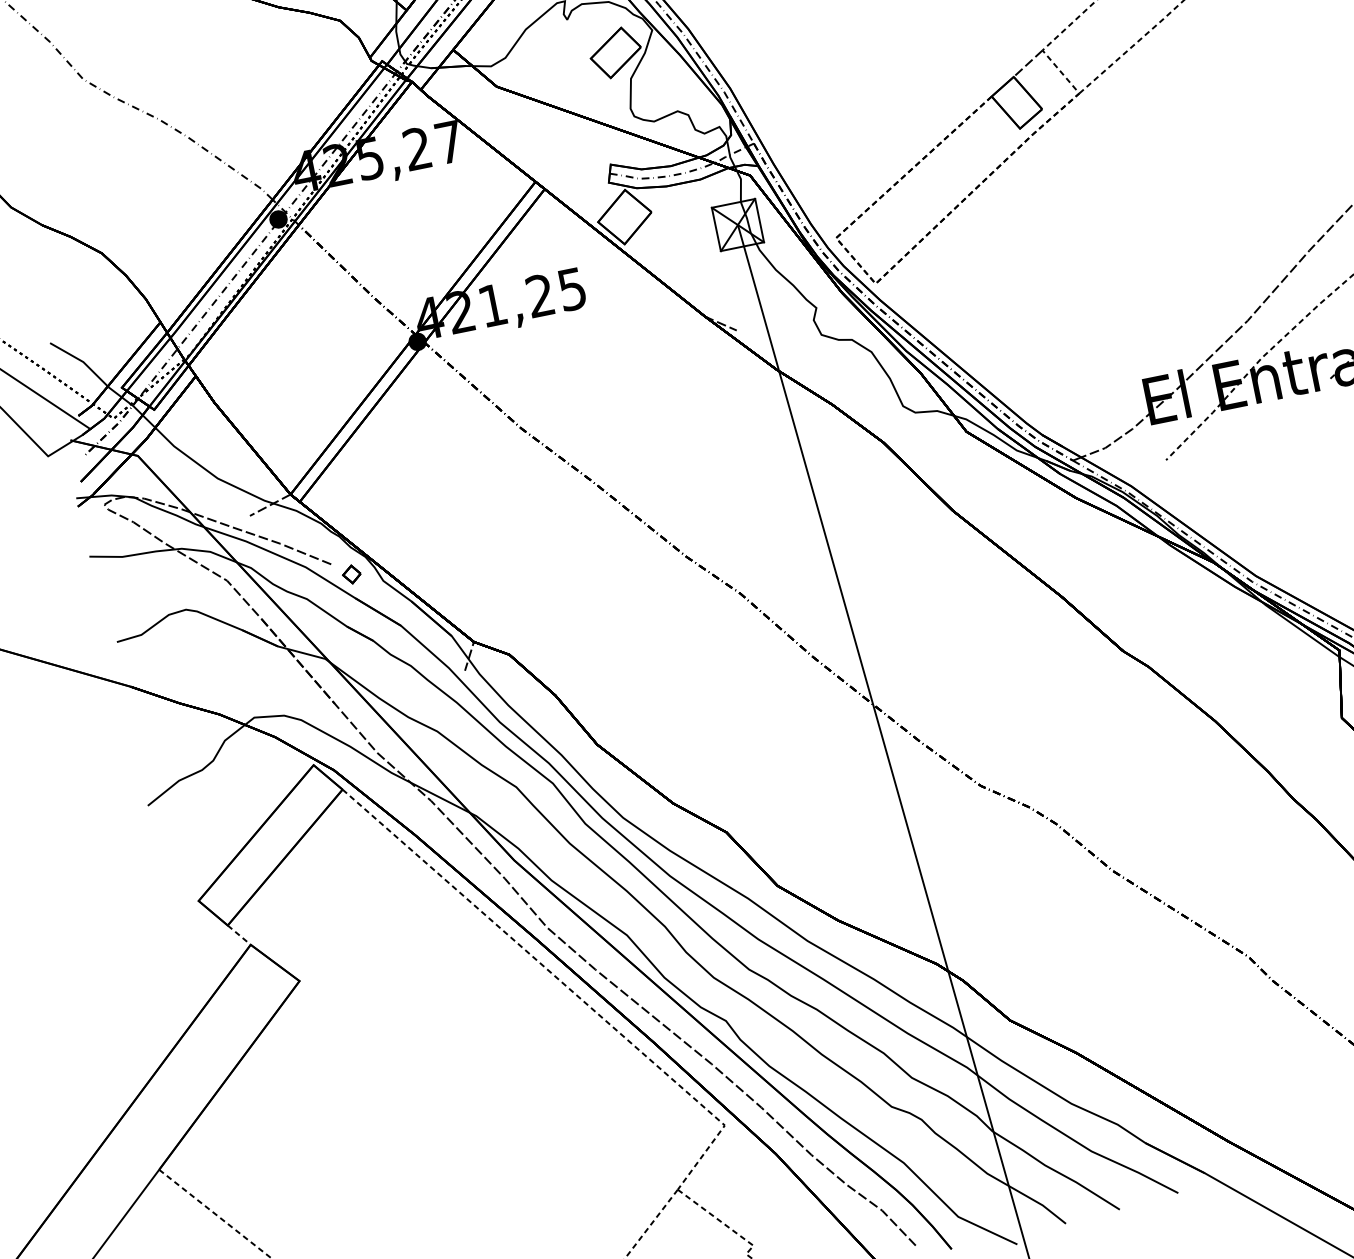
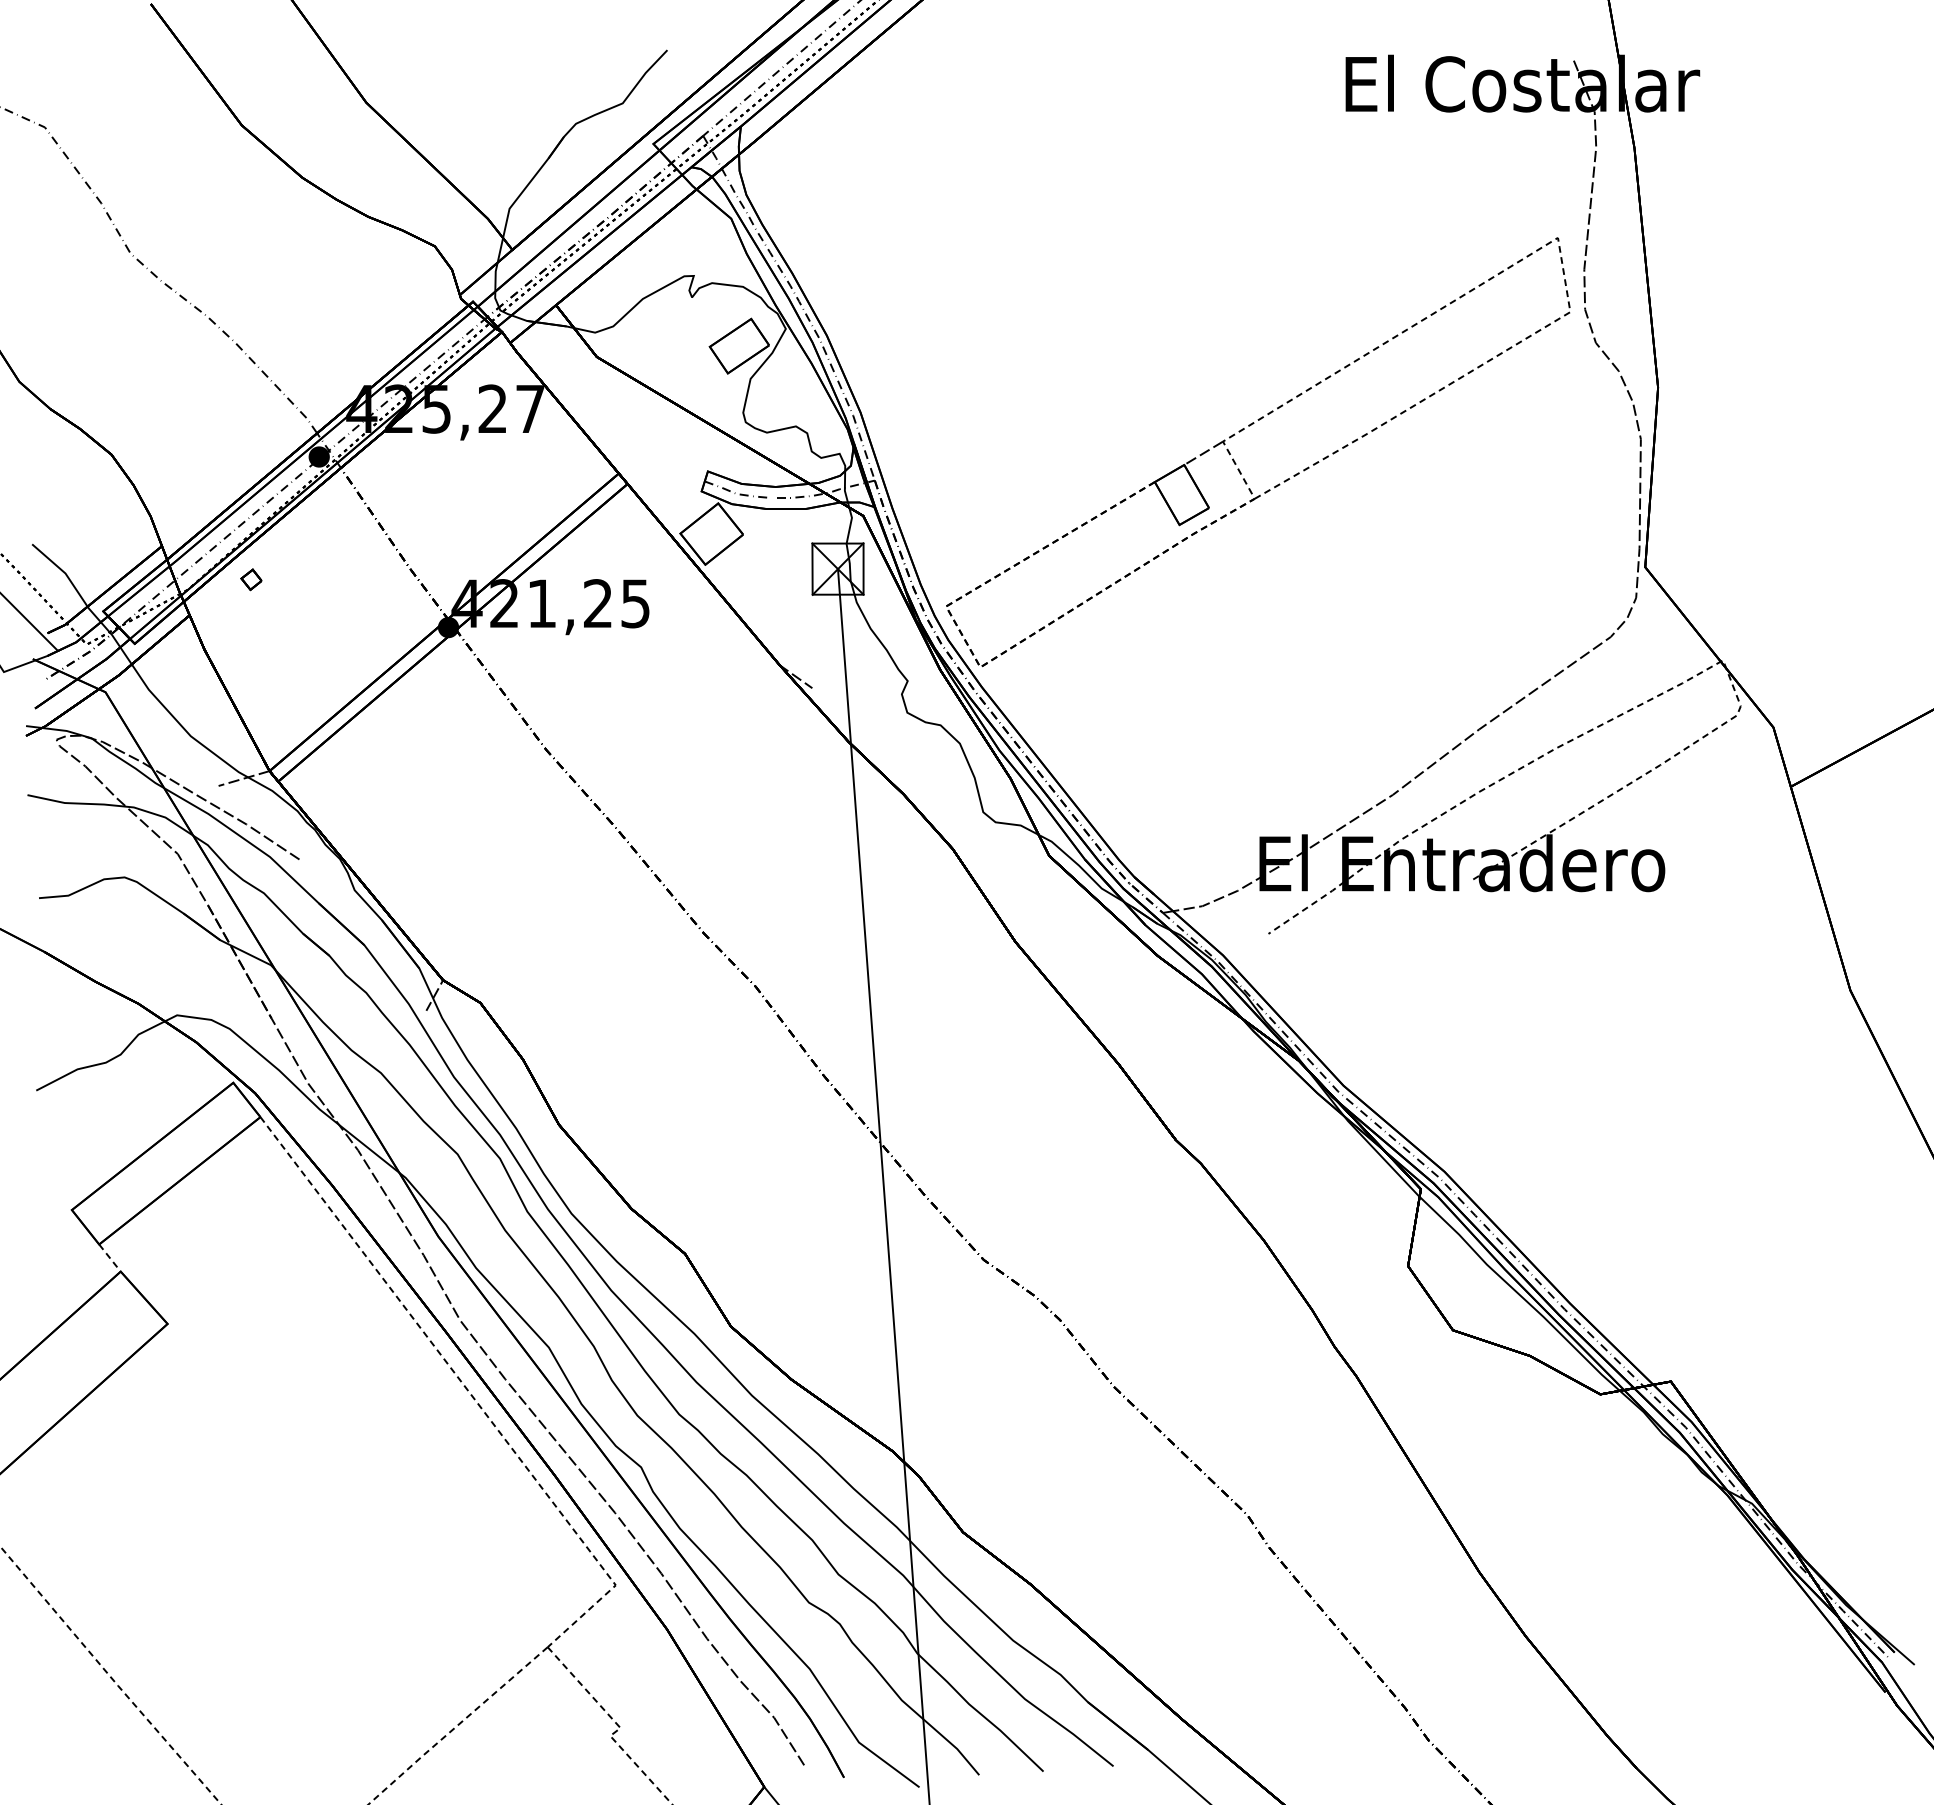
part: (351, 574) -> (251, 579), moved

